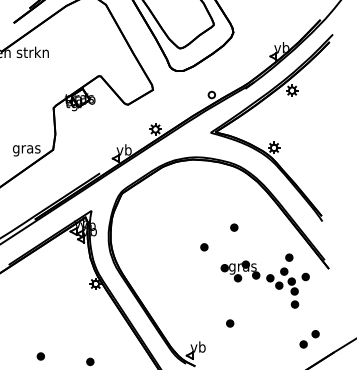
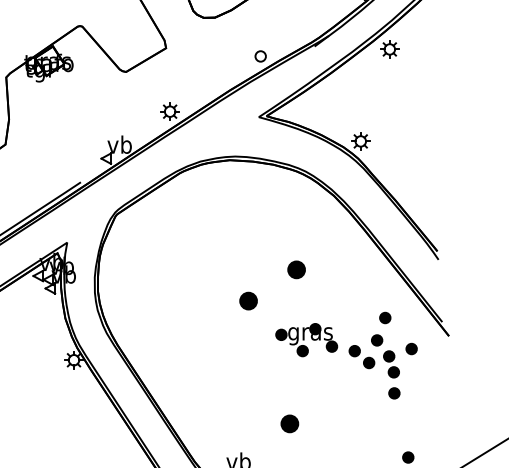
part: (234, 227) -> (297, 269), size x1.6
part: (204, 247) -> (248, 301), size x1.6
part: (230, 323) -> (290, 423), size x1.6
part: (315, 334) -> (427, 441), removed

